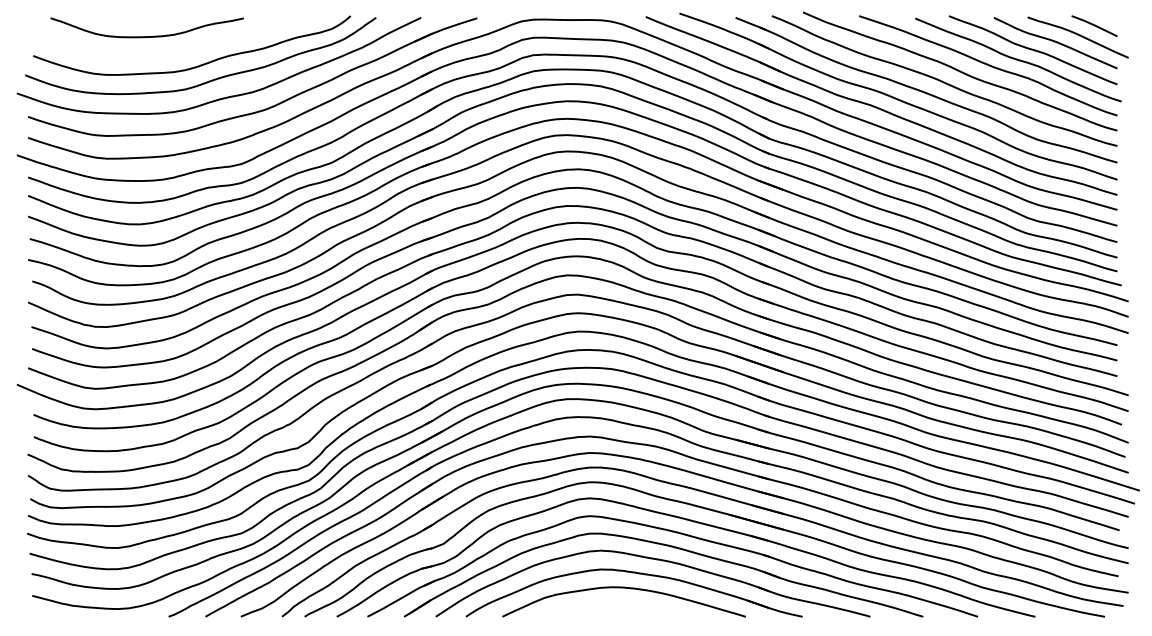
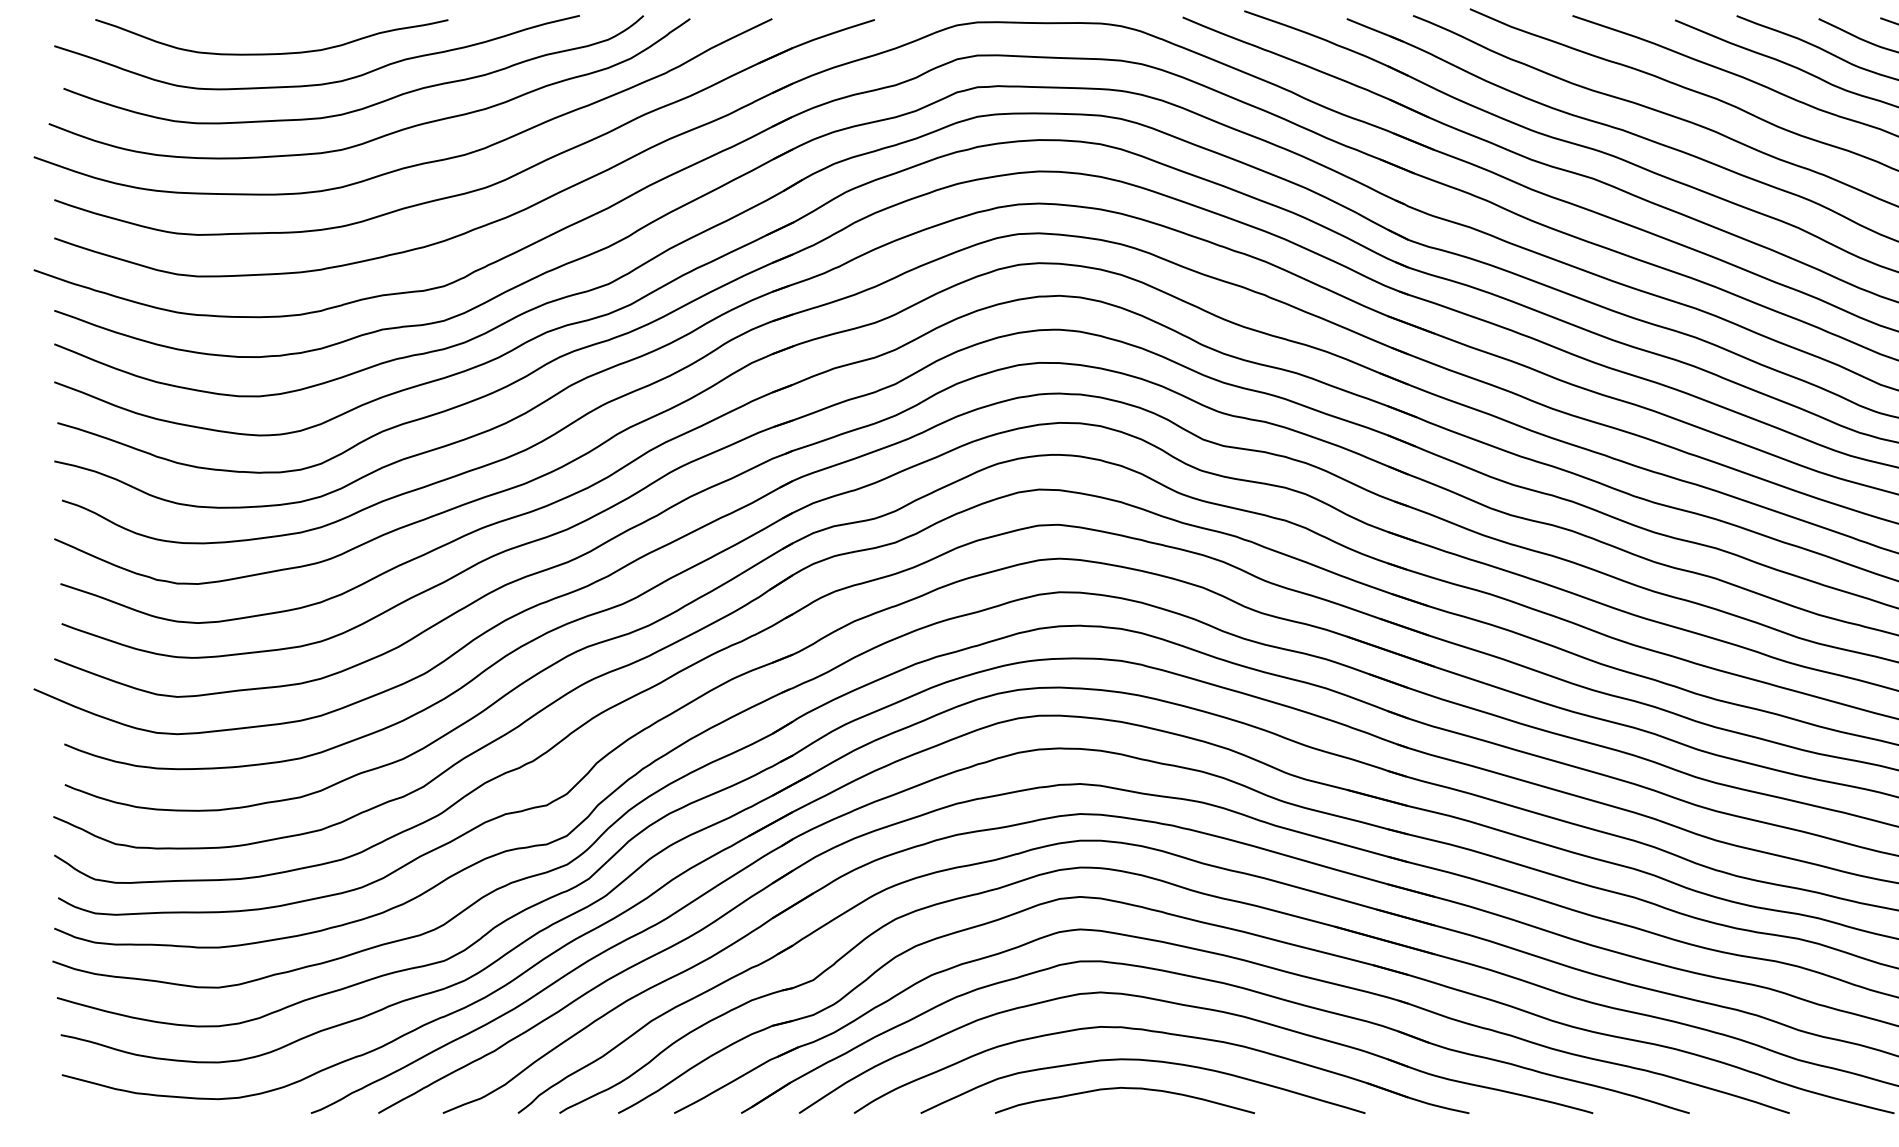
curve: (173, 52) -> (319, 82), added
curve: (614, 603) -> (1125, 1089), added

